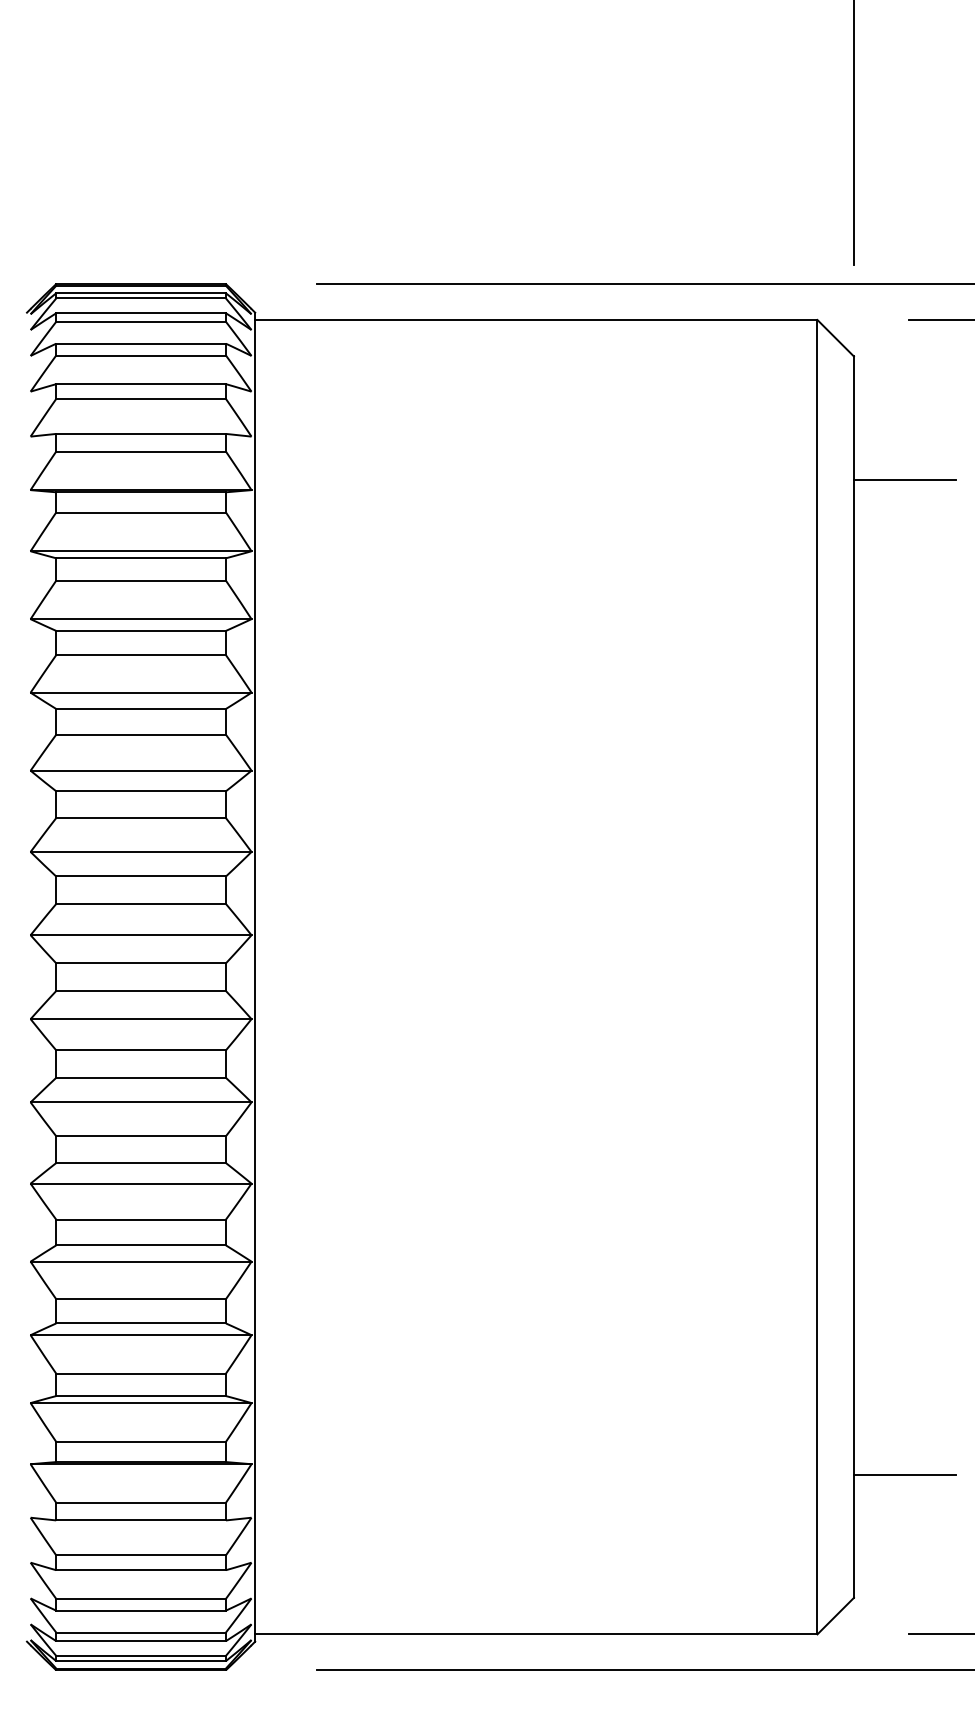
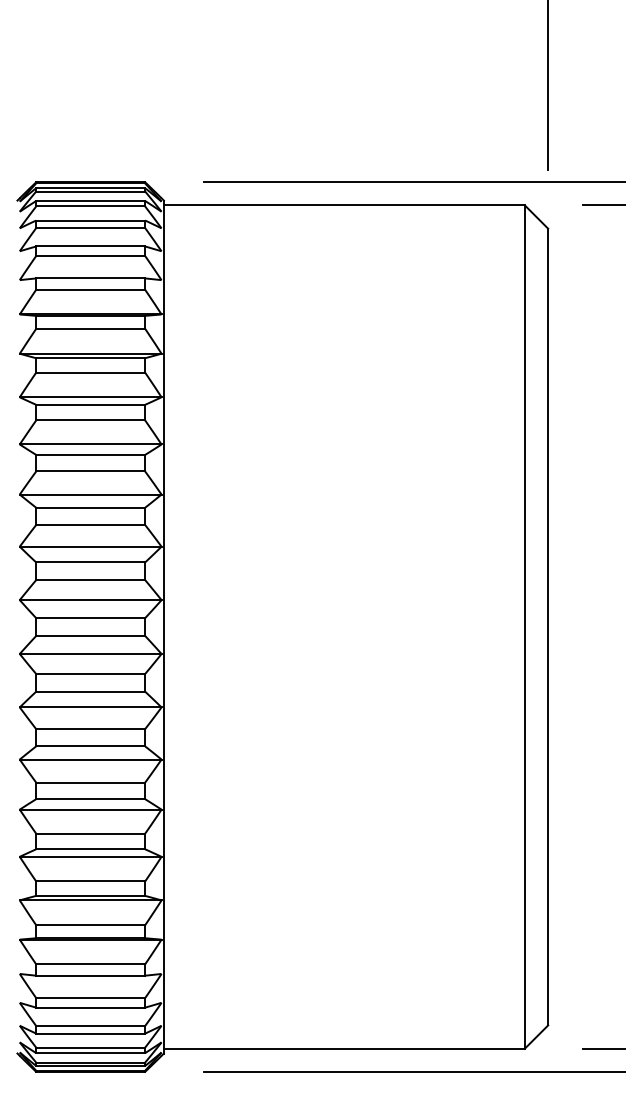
line: (904, 479) -> (580, 307), removed
line: (904, 1474) -> (580, 946), removed

